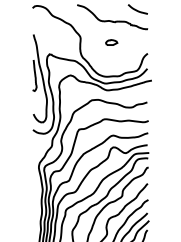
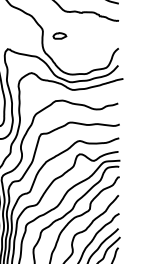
part: (111, 42) -> (59, 35), moved

